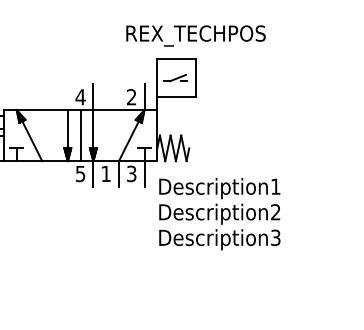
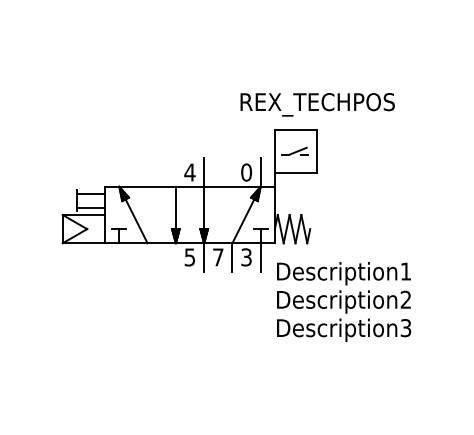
text: (131, 97) -> (246, 172), 2 -> 0
line: (81, 135) -> (190, 214), removed
text: (106, 174) -> (218, 257), 1 -> 7

